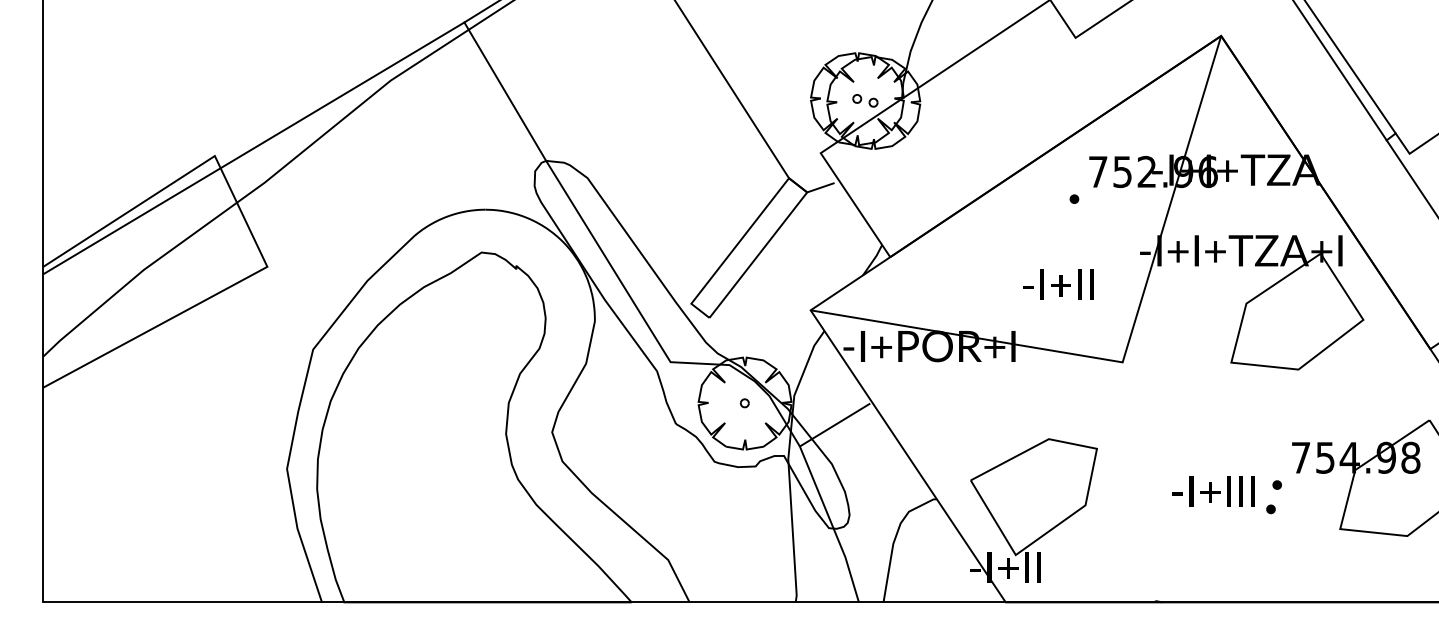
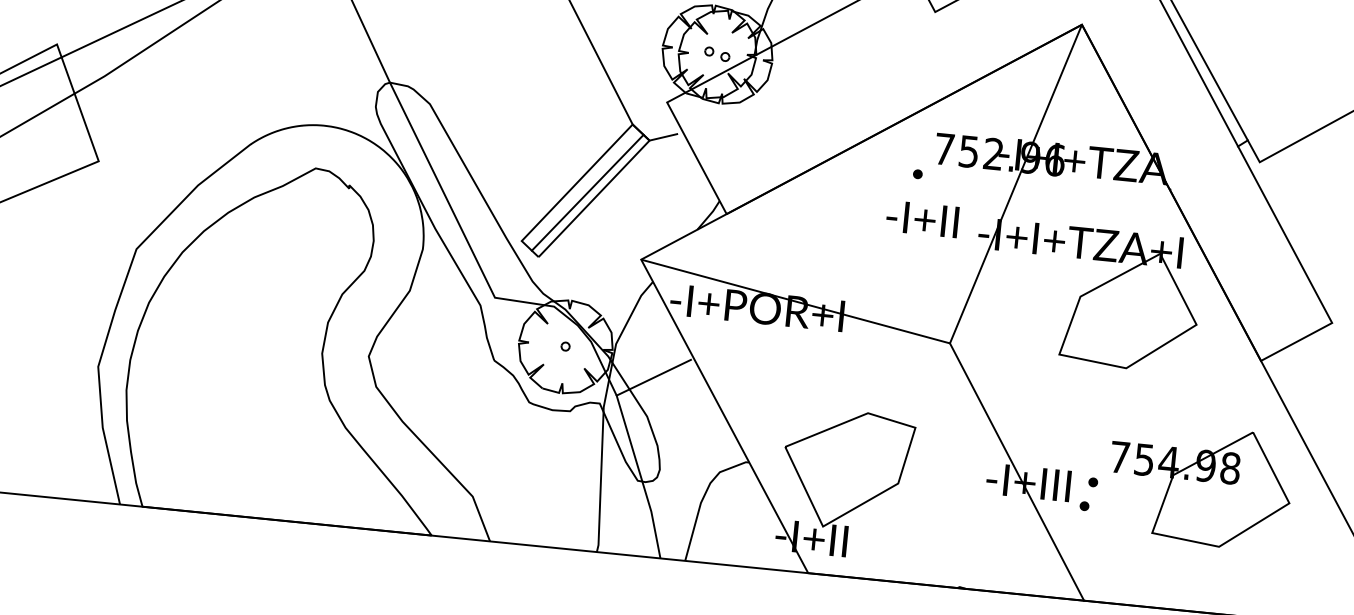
line: (751, 249) -> (587, 192), added
text: (1058, 284) -> (922, 218), moved
line: (1200, 482) -> (1016, 472), added

